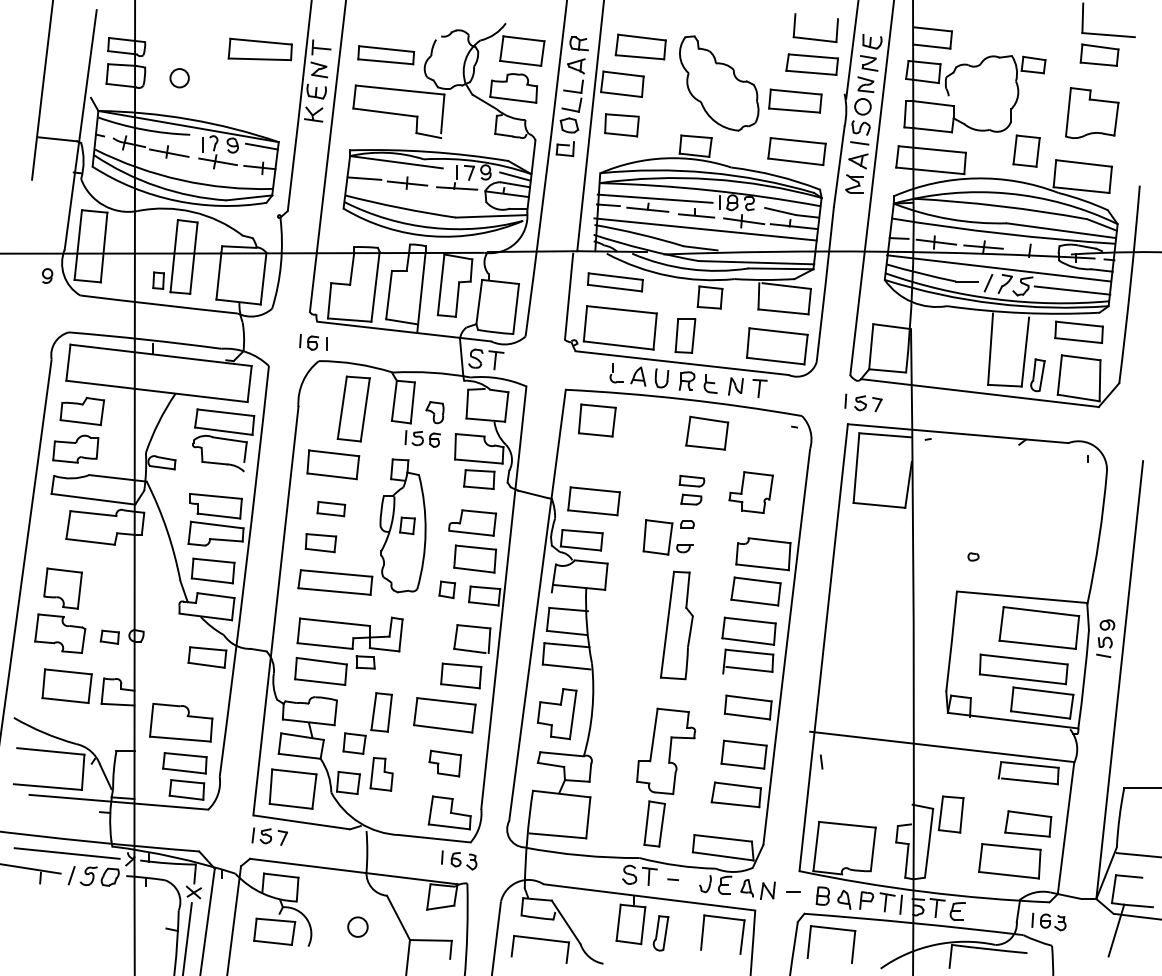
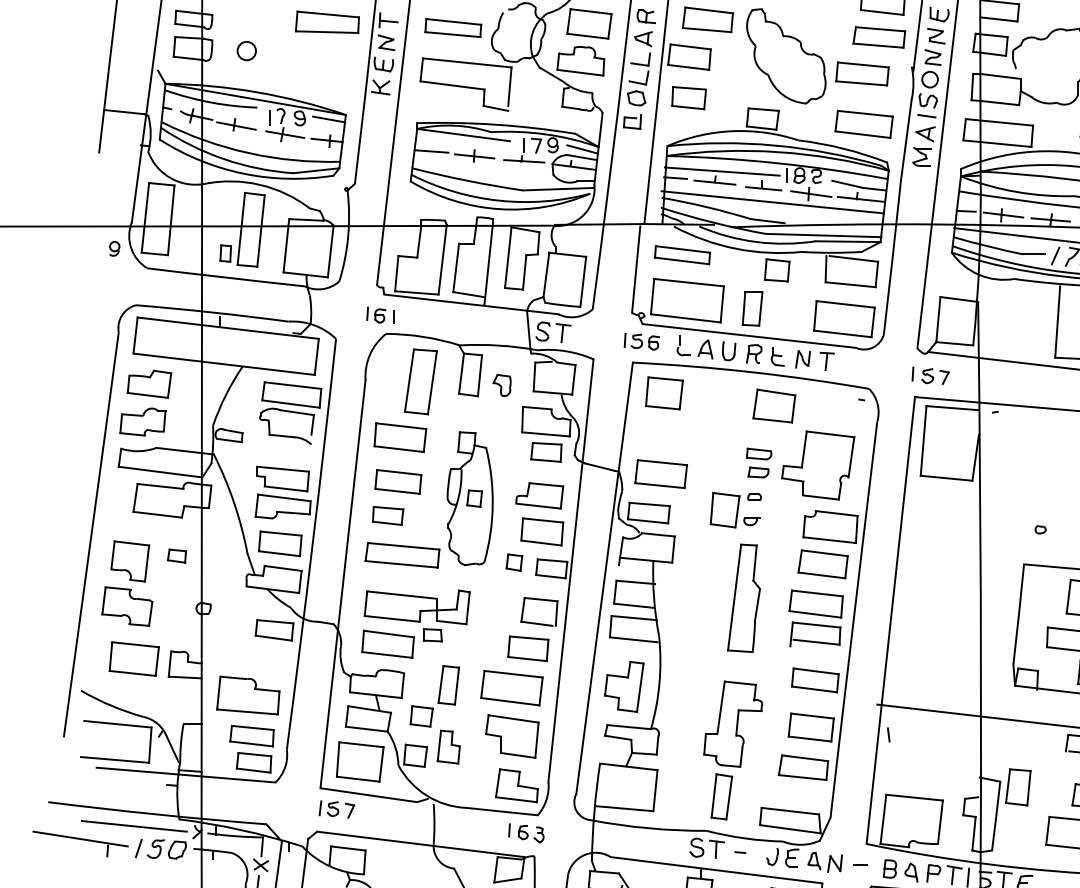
part: (422, 438) -> (641, 341), moved
part: (751, 492) -> (818, 465), size x1.67
part: (331, 508) -> (398, 481), size x1.67
part: (109, 636) -> (176, 555), moved
part: (445, 763) -> (512, 736), size x1.67

